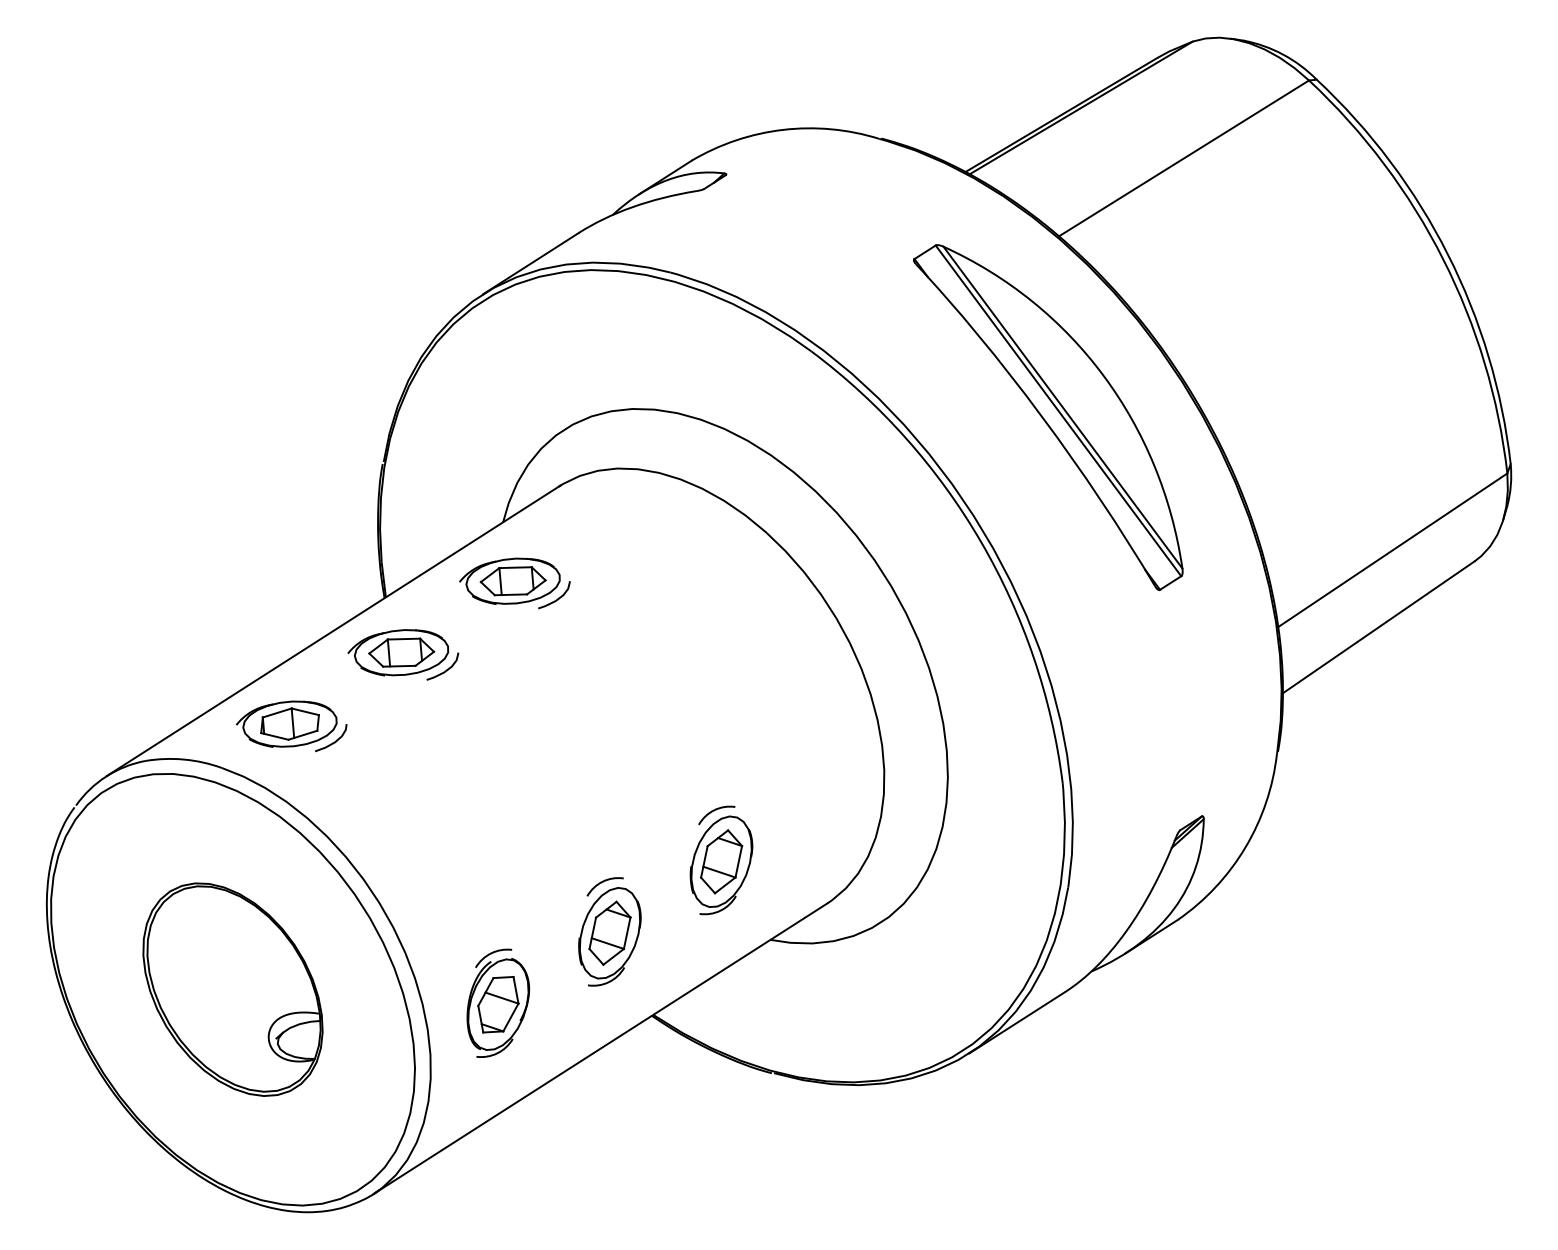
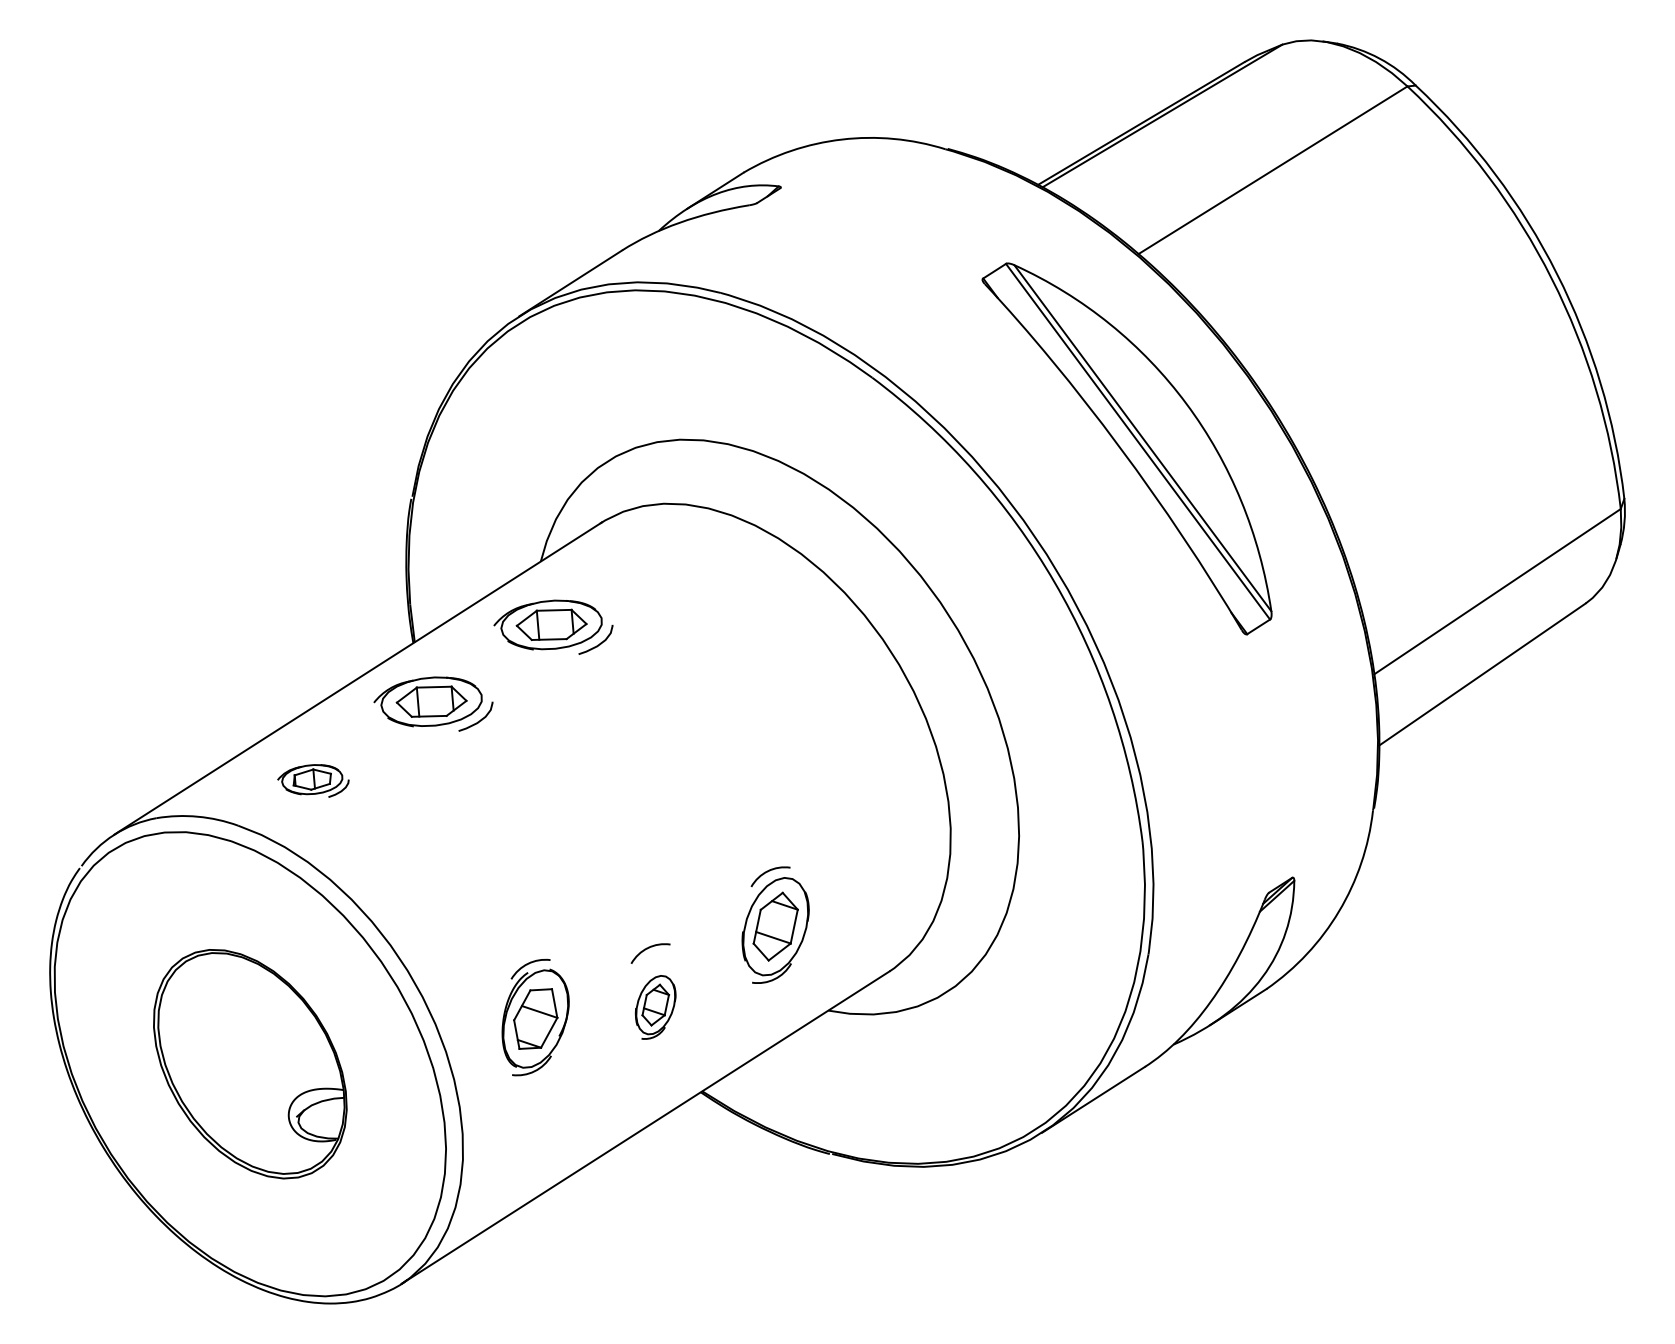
part: (291, 726) -> (313, 781), size x0.6
part: (609, 936) -> (655, 1006), size x0.6
part: (498, 1002) -> (535, 1016), moved

